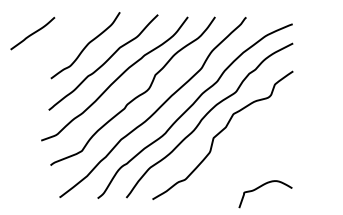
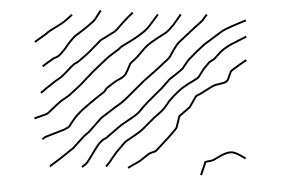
curve: (32, 33) -> (53, 28), moved

